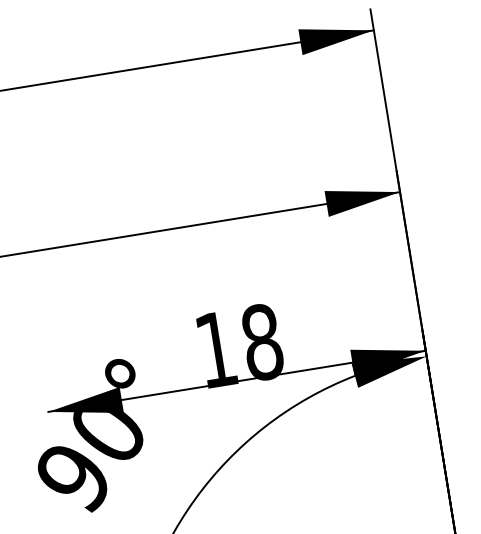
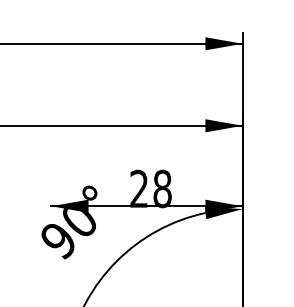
text: (214, 349) -> (138, 188), 18 -> 28

